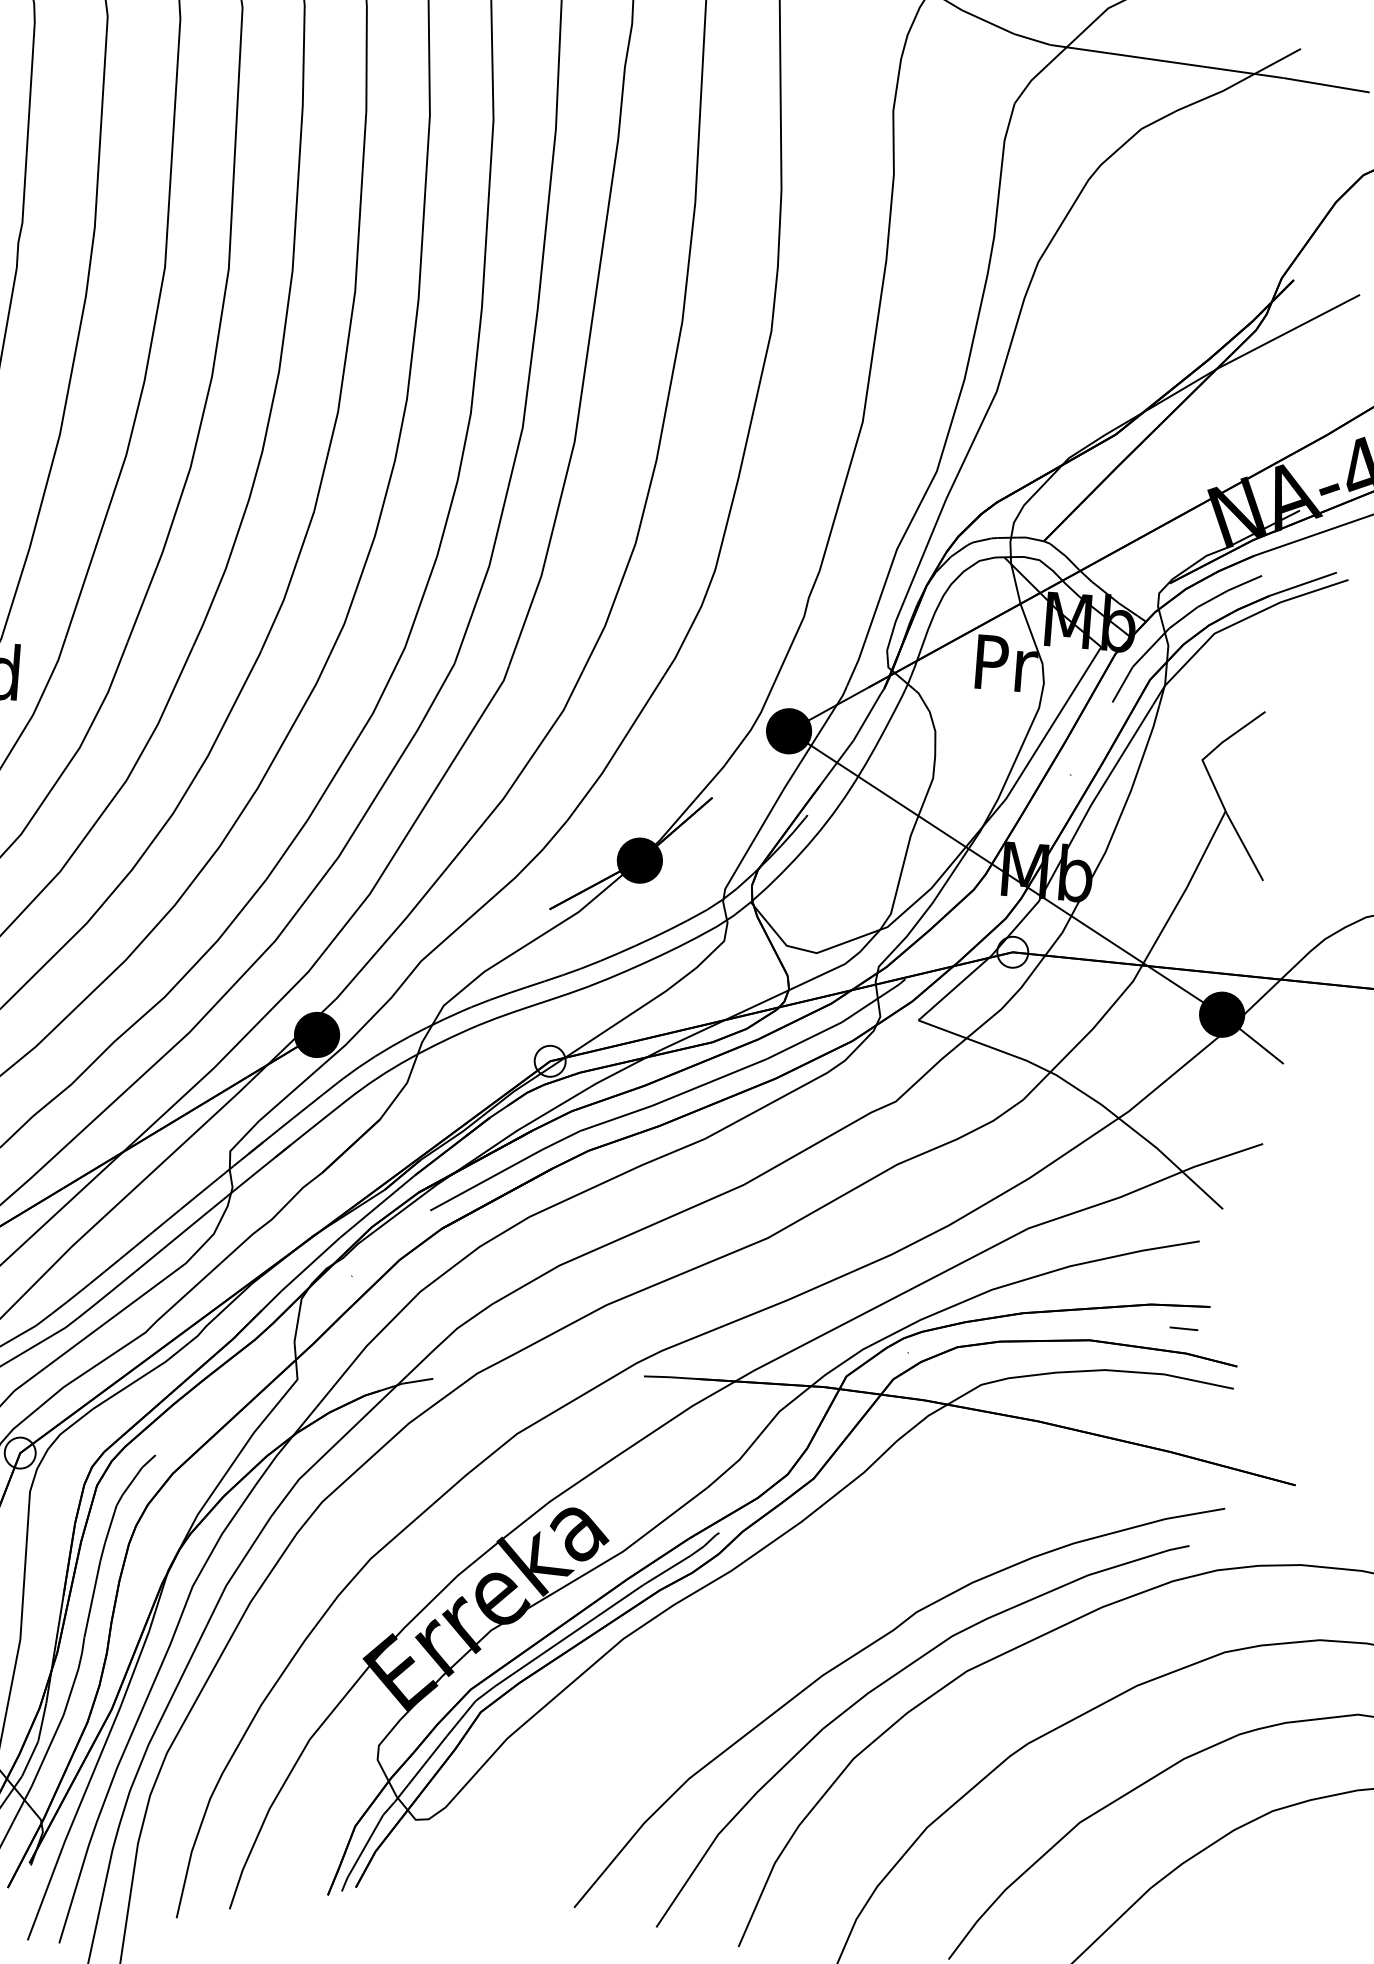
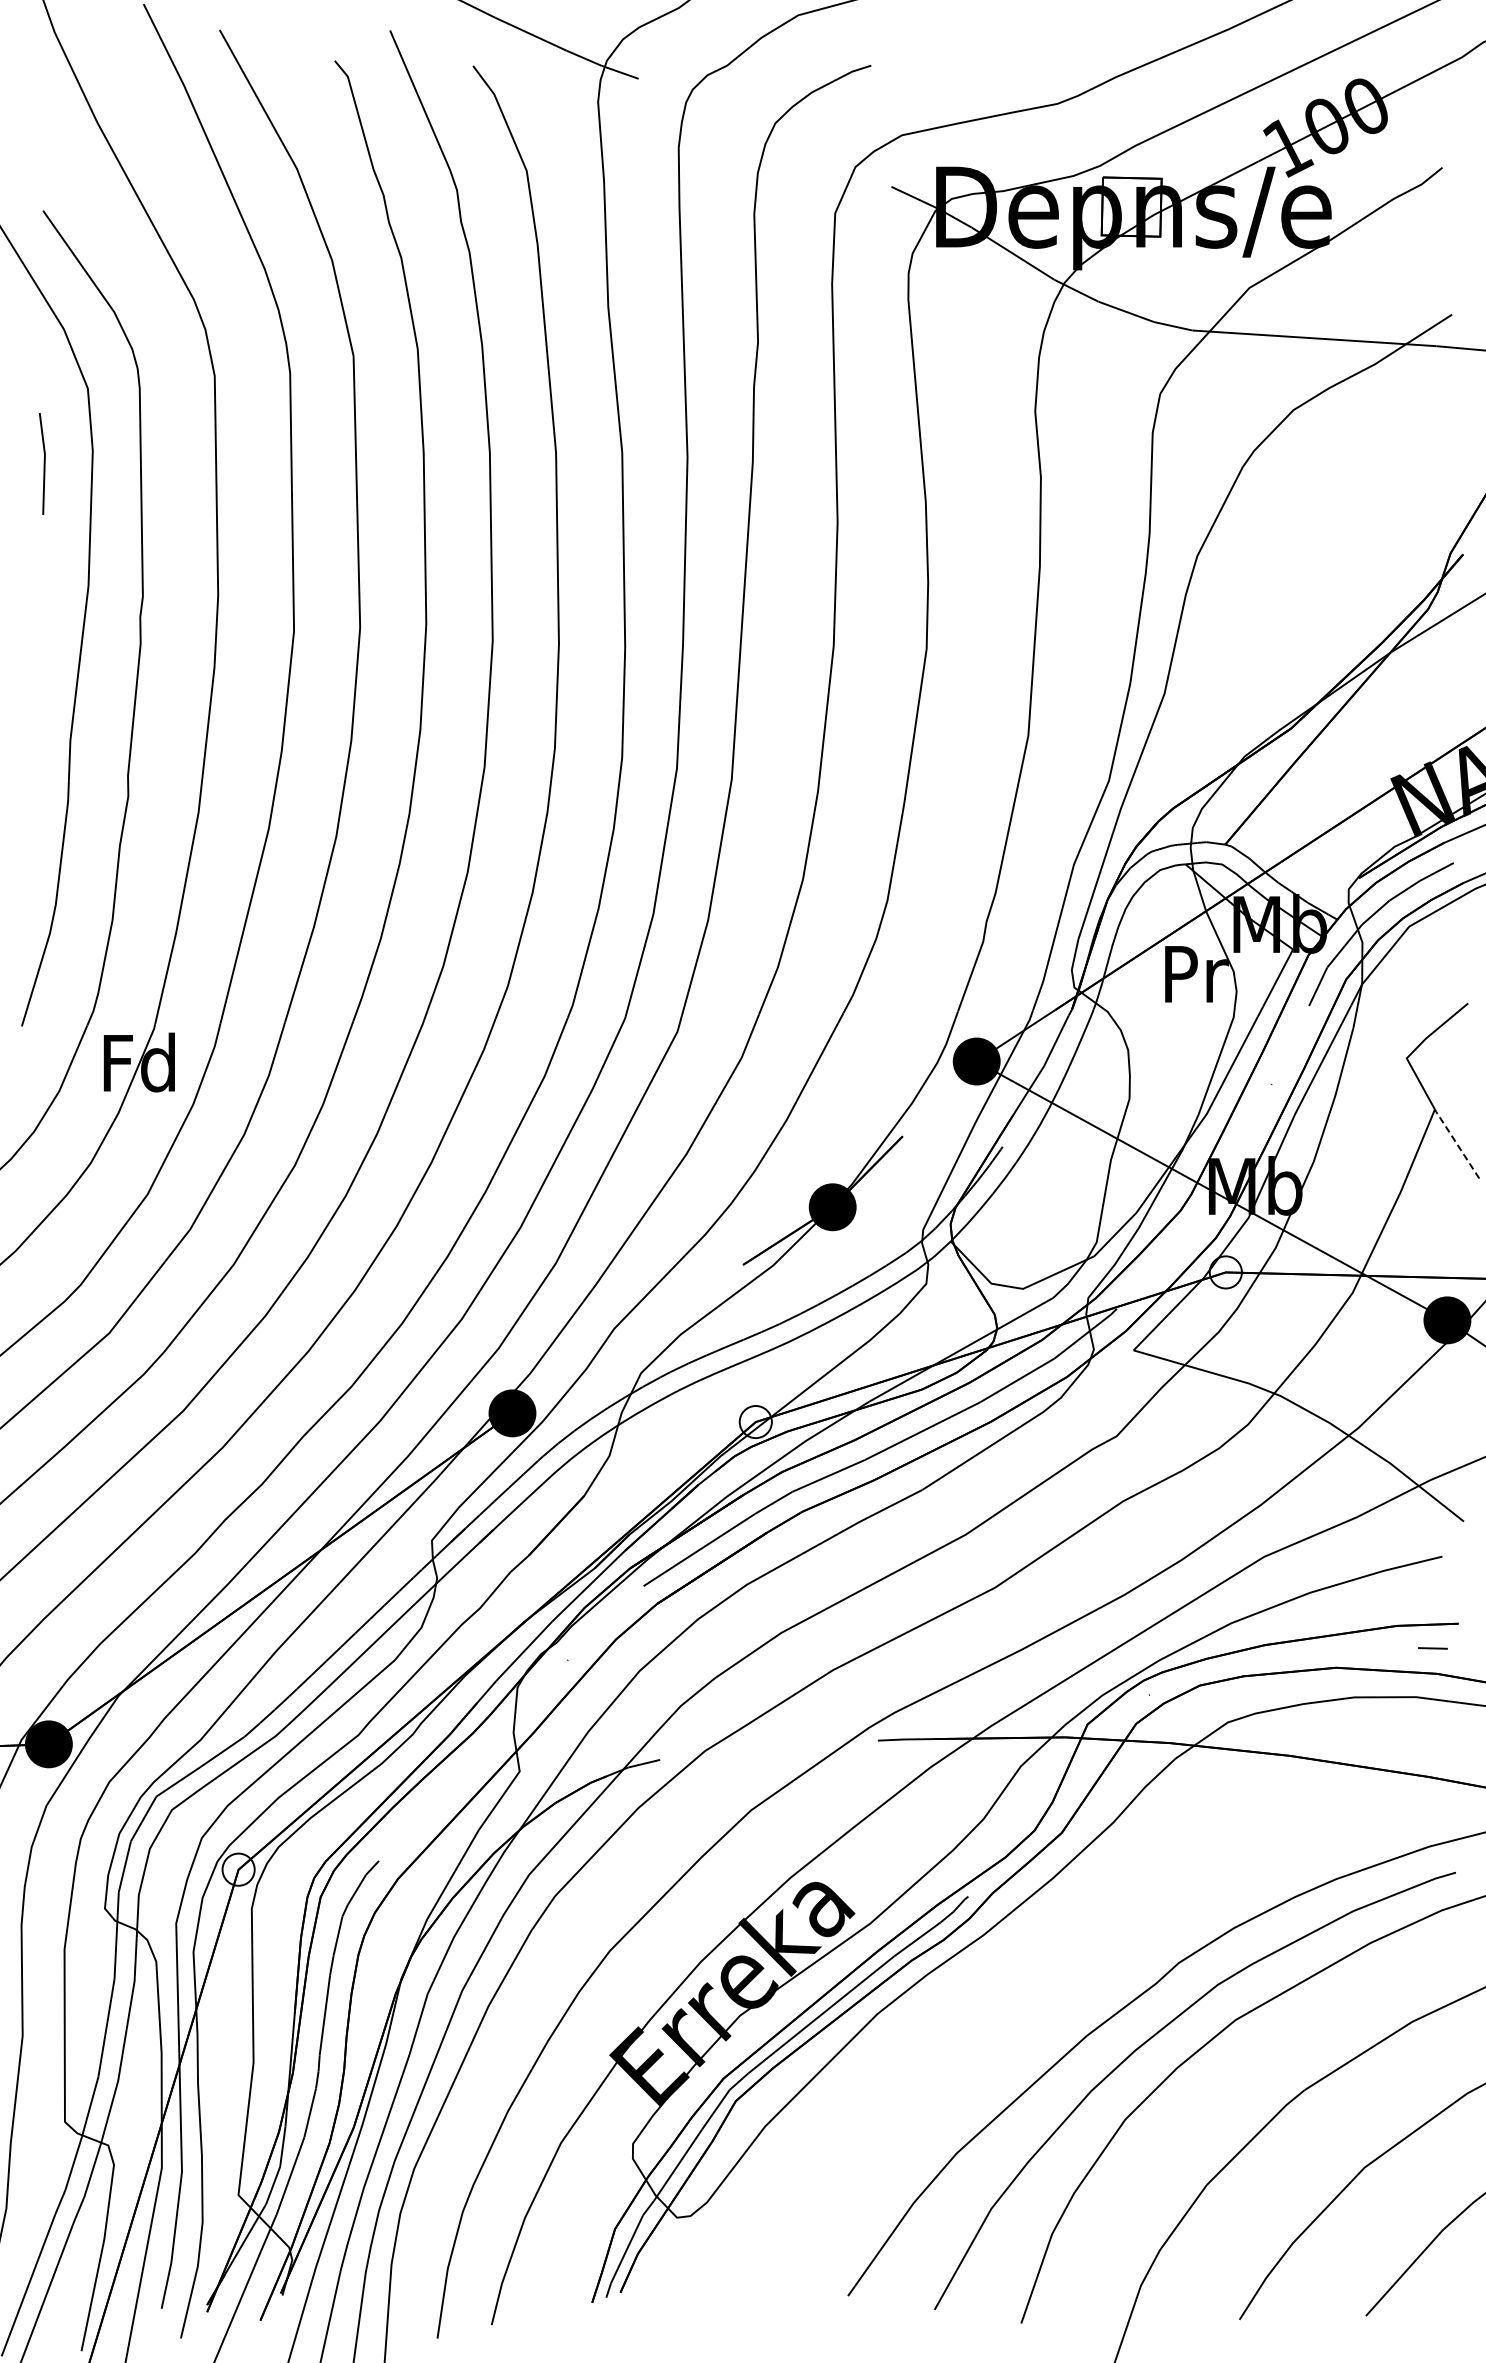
line: (1244, 847) -> (1457, 1145), solid -> dashed

